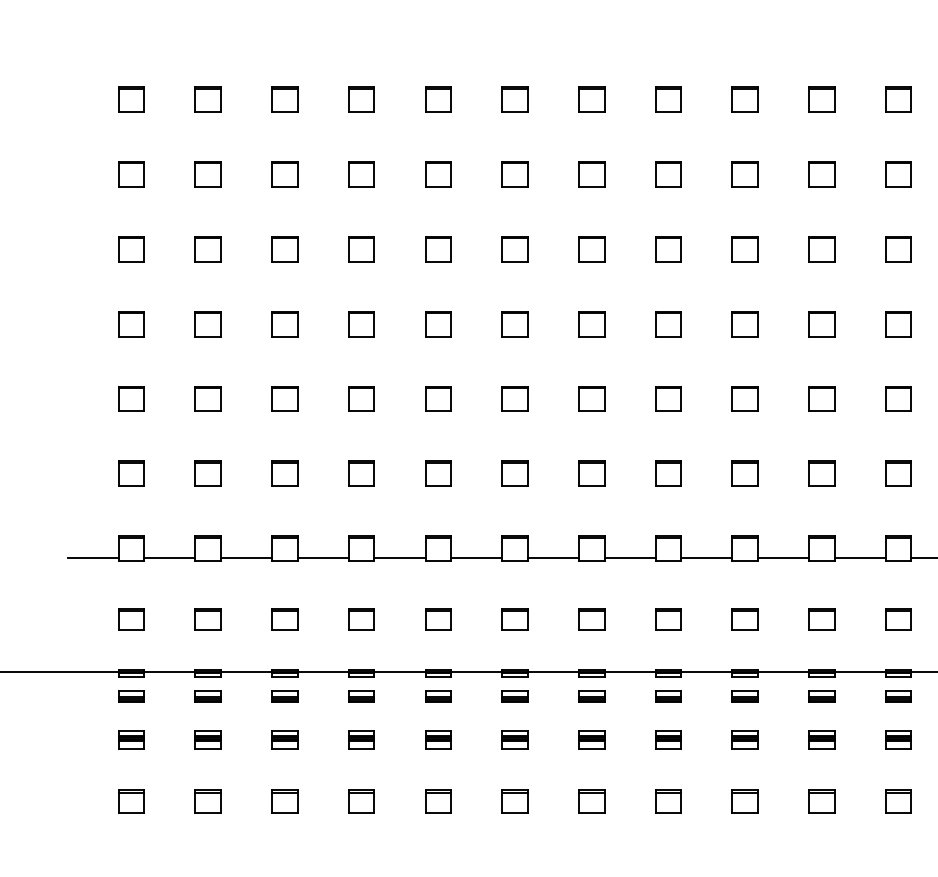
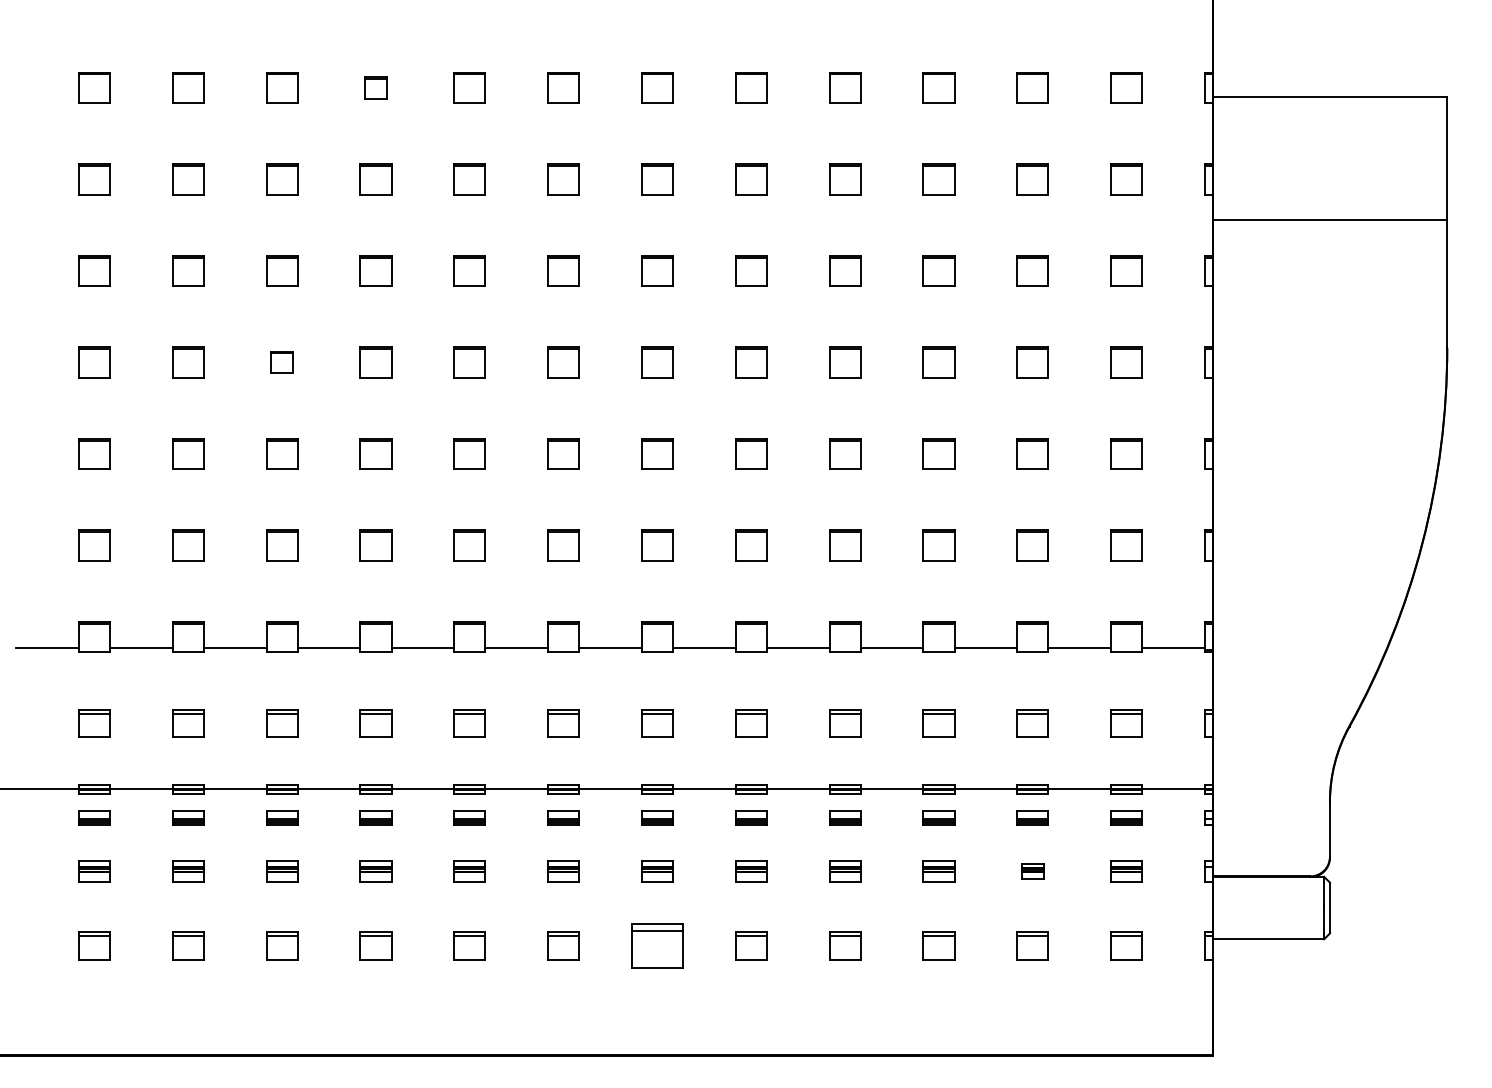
part: (361, 99) -> (375, 87), size x0.7
part: (285, 324) -> (282, 362), size x0.7
part: (898, 740) -> (1032, 871), size x0.7
part: (591, 800) -> (657, 945), size x1.6

